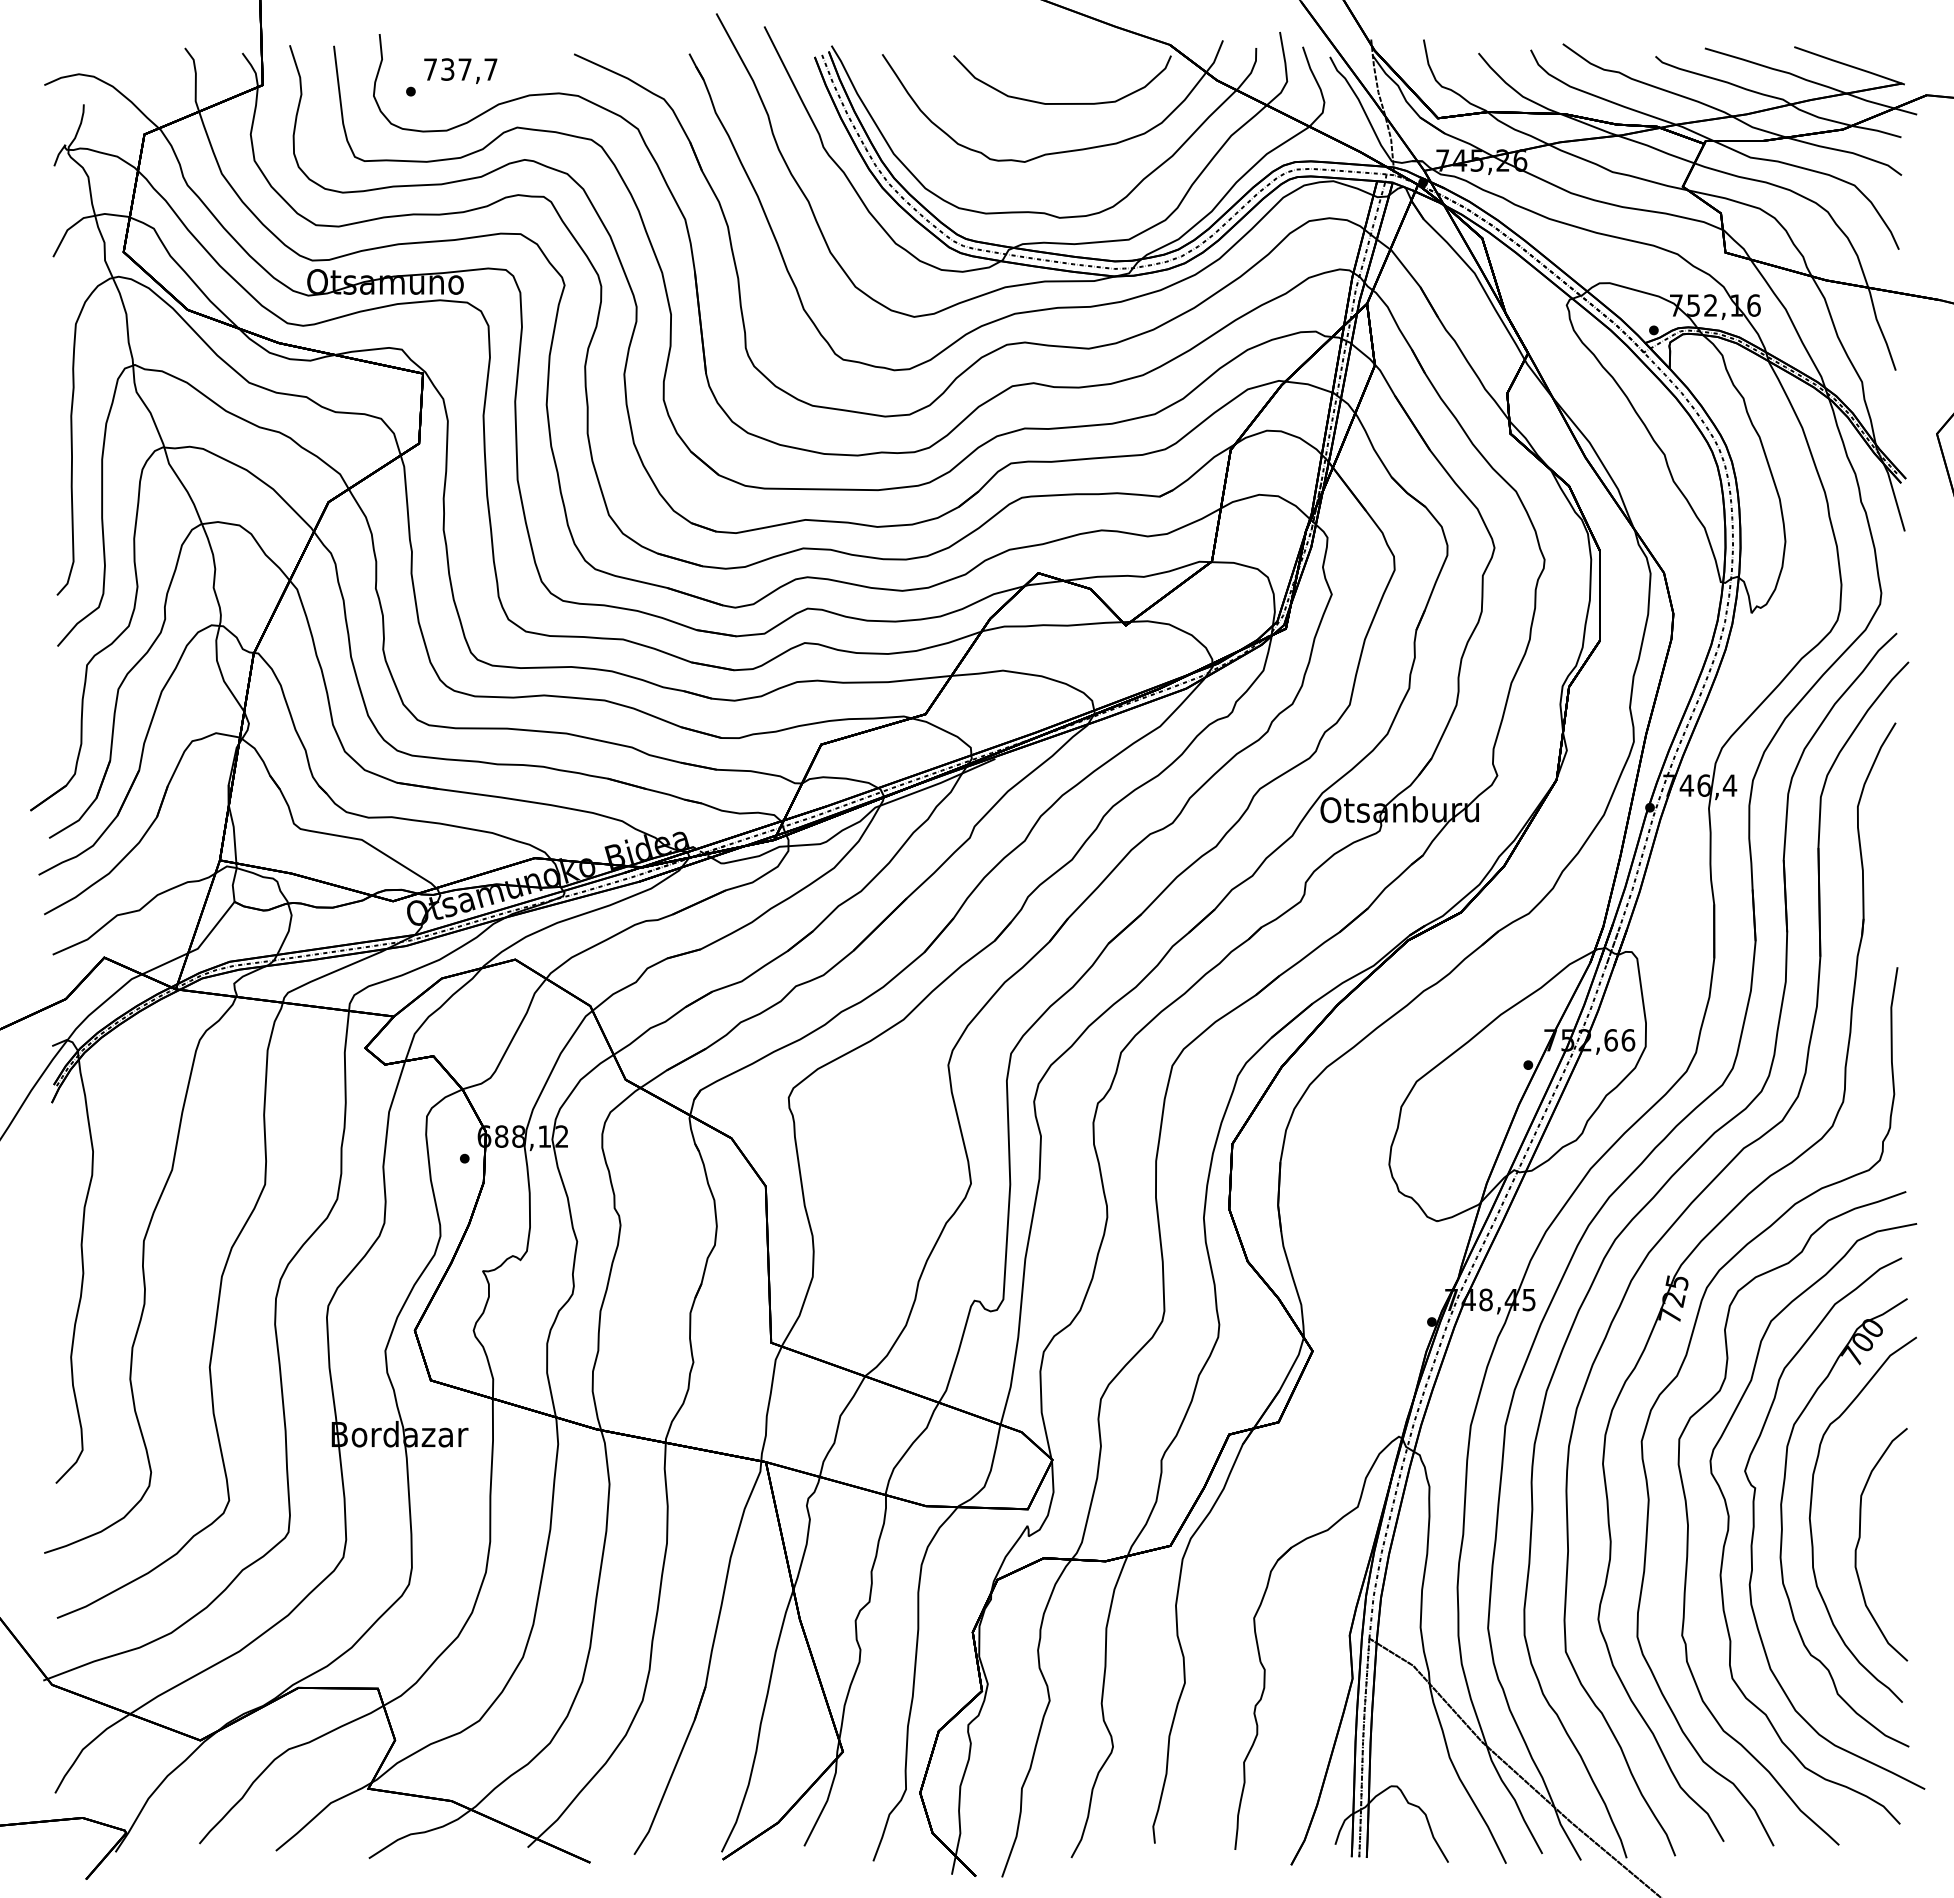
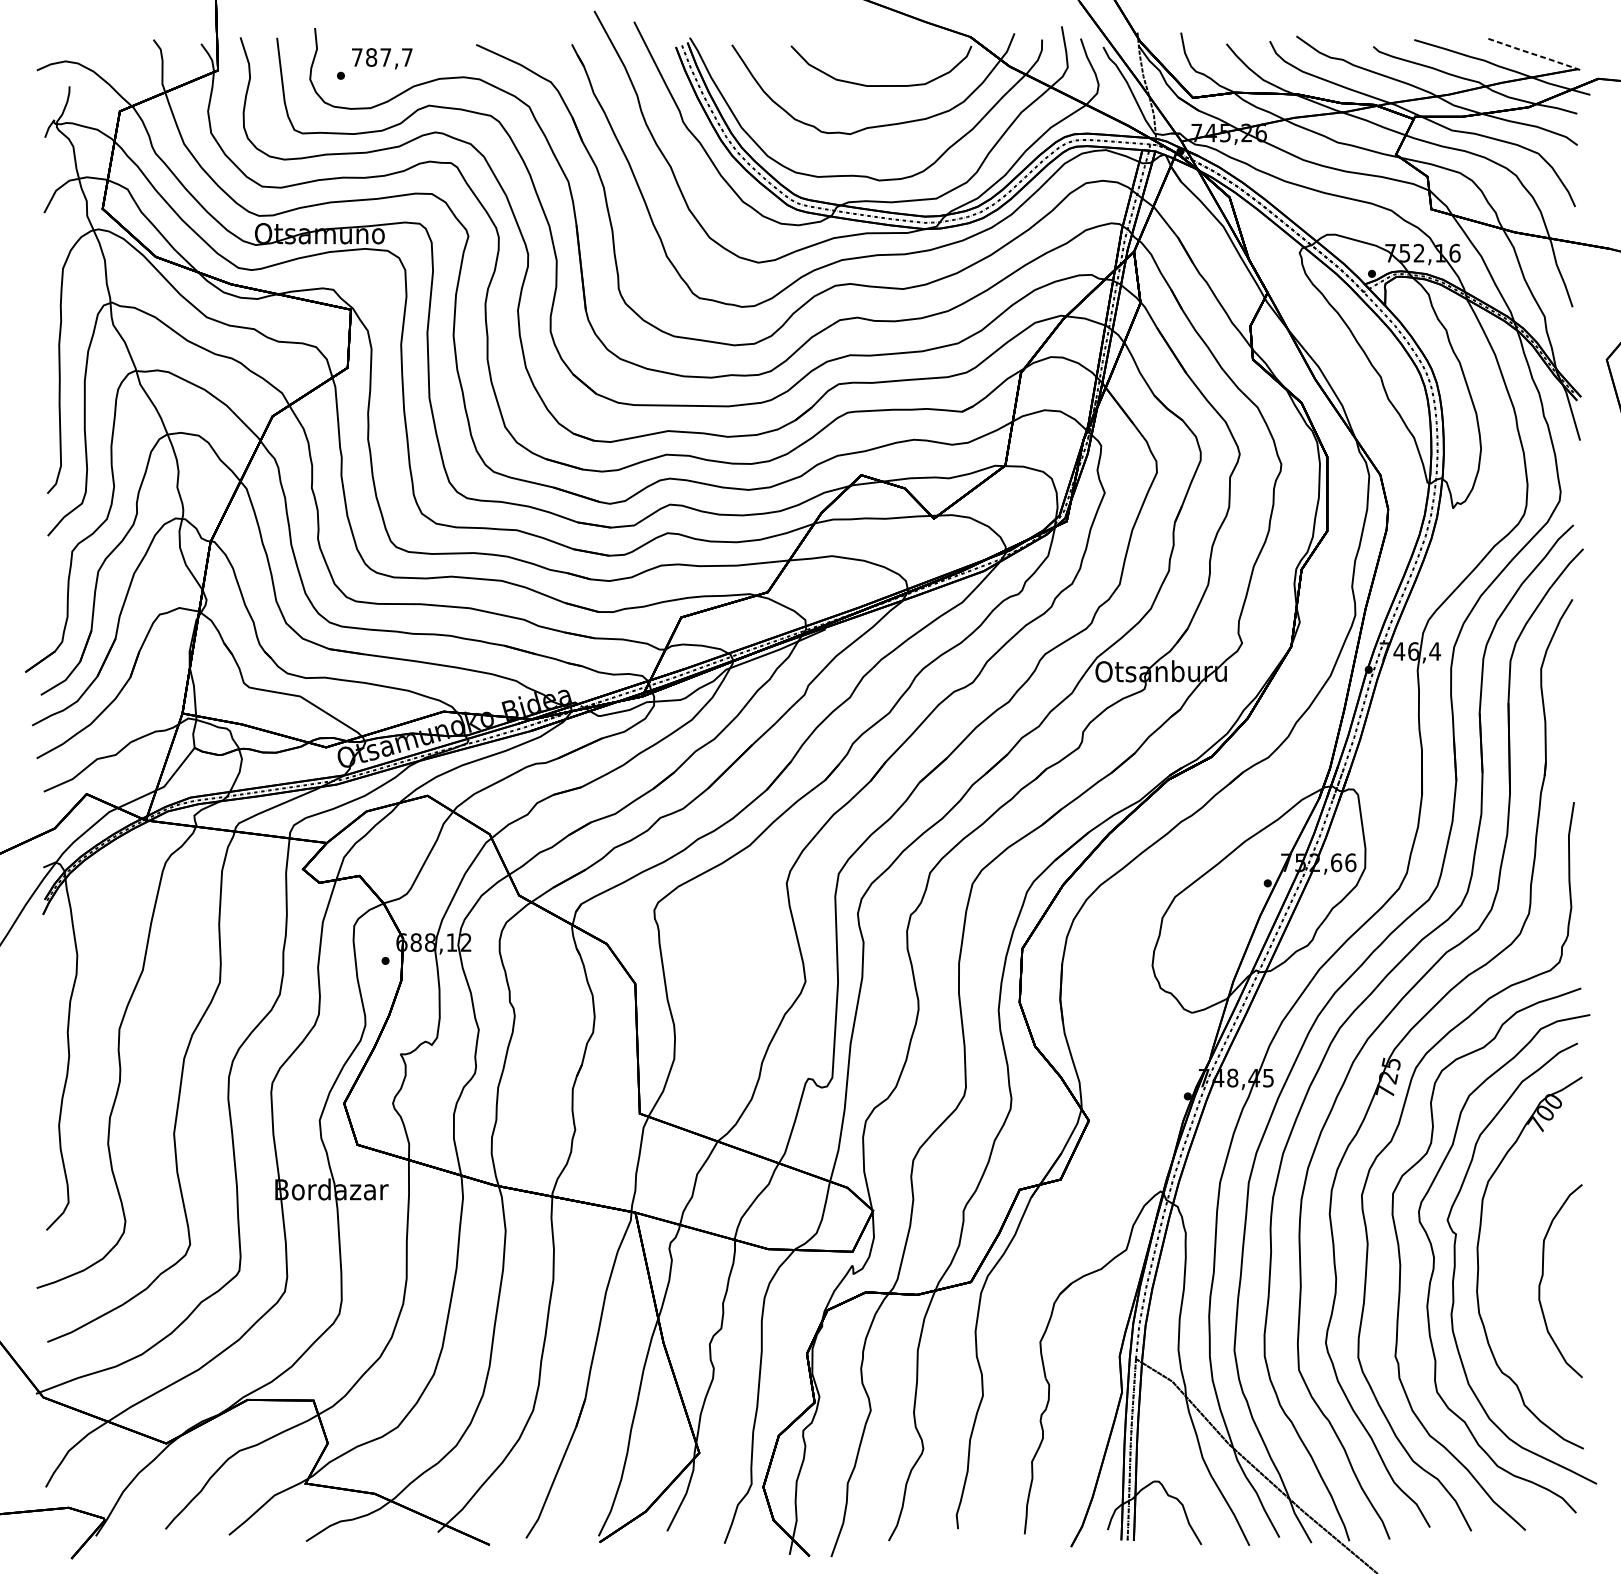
line: (1849, 65) -> (1534, 54), solid -> dashed
text: (447, 69) -> (371, 57), 737,7 -> 787,7
curve: (1811, 1522) -> (1502, 1262), removed

